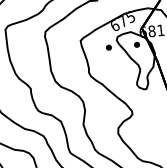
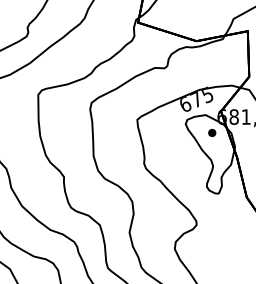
part: (109, 47) -> (174, 132), removed

